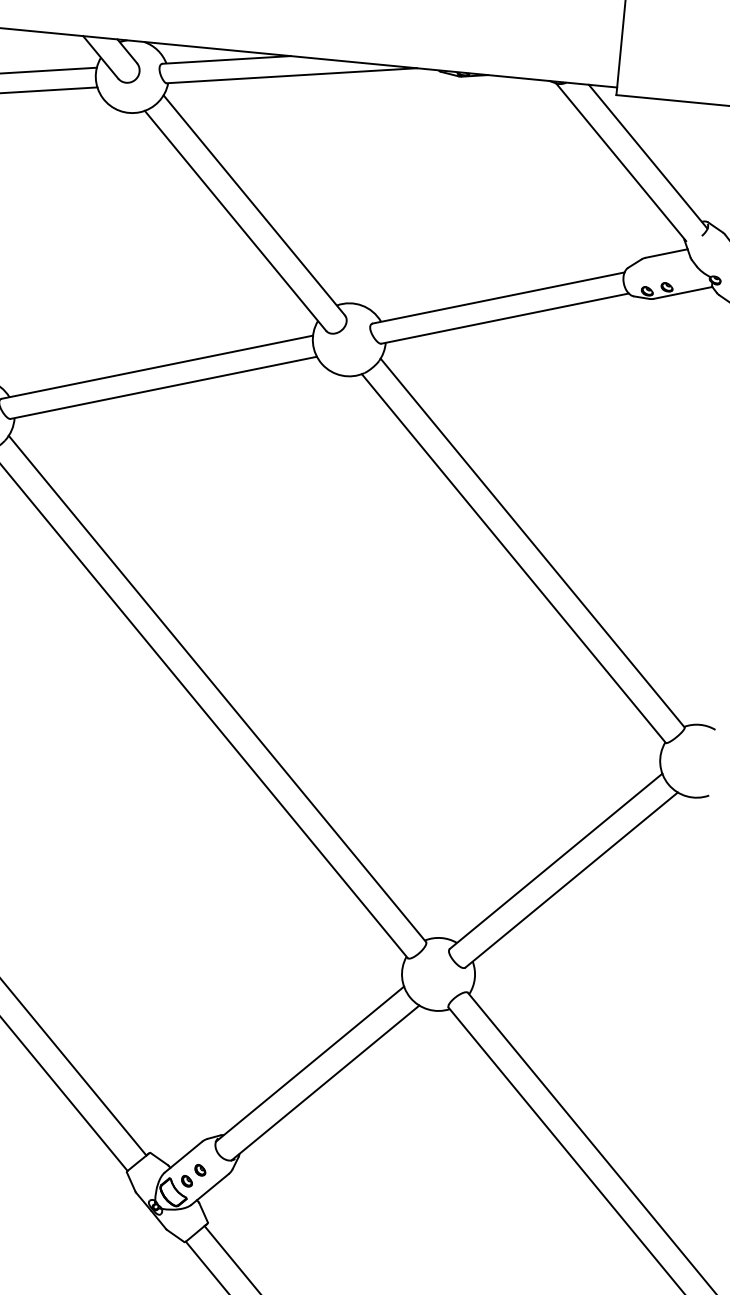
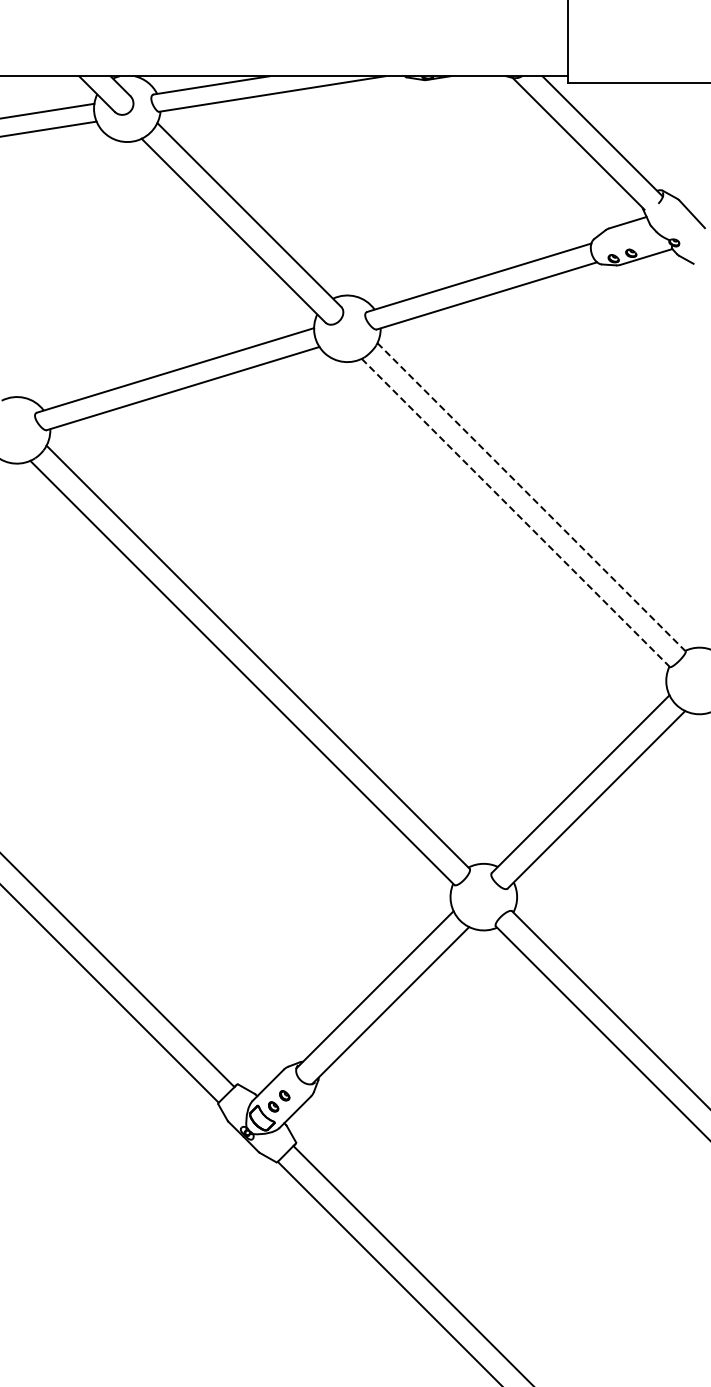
line: (532, 543) -> (531, 497), solid -> dashed
line: (513, 557) -> (515, 512), solid -> dashed

